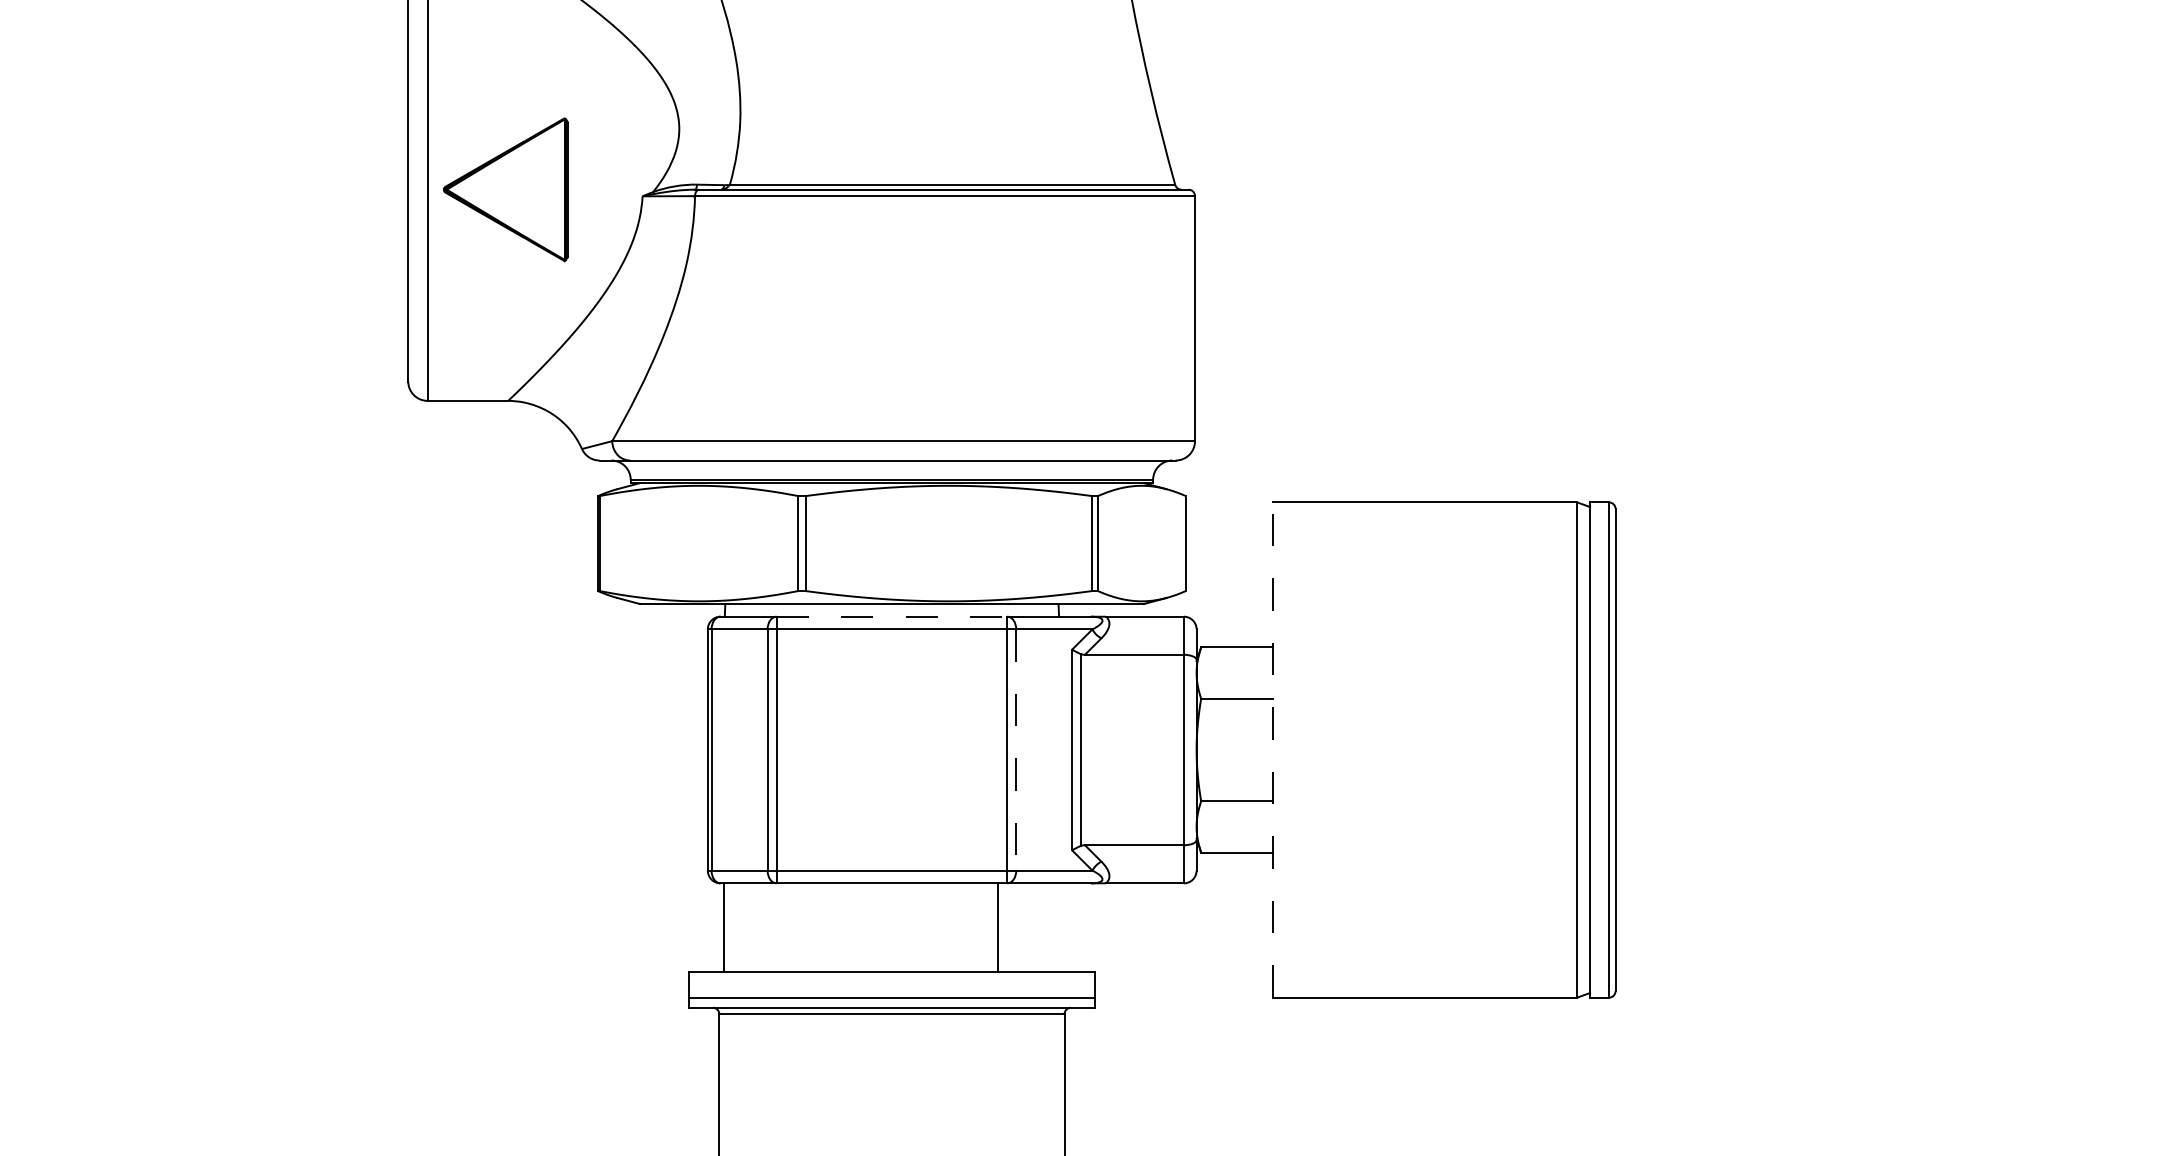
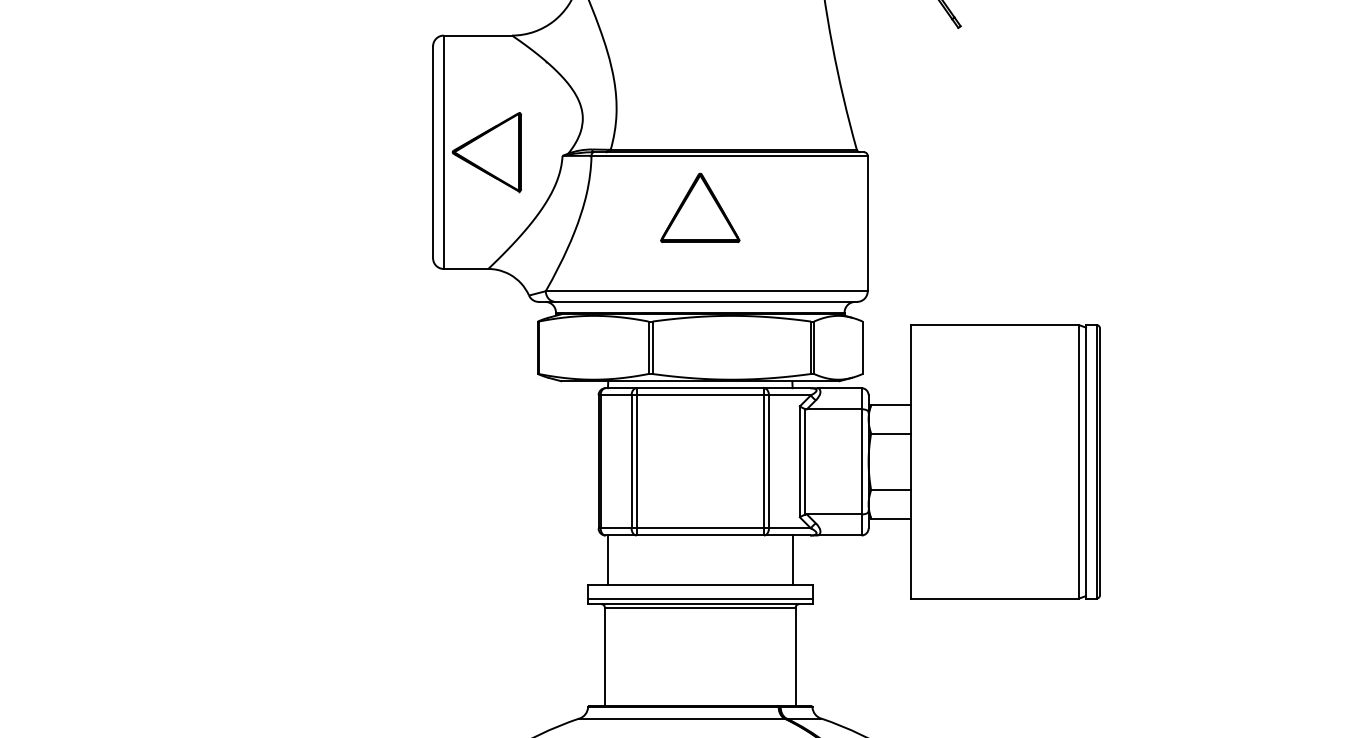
part: (892, 289) -> (700, 207), added
line: (892, 617) -> (700, 388), dashed -> solid
line: (1015, 749) -> (768, 461), dashed -> solid
line: (1272, 749) -> (910, 461), dashed -> solid
line: (997, 926) -> (792, 559), moved

